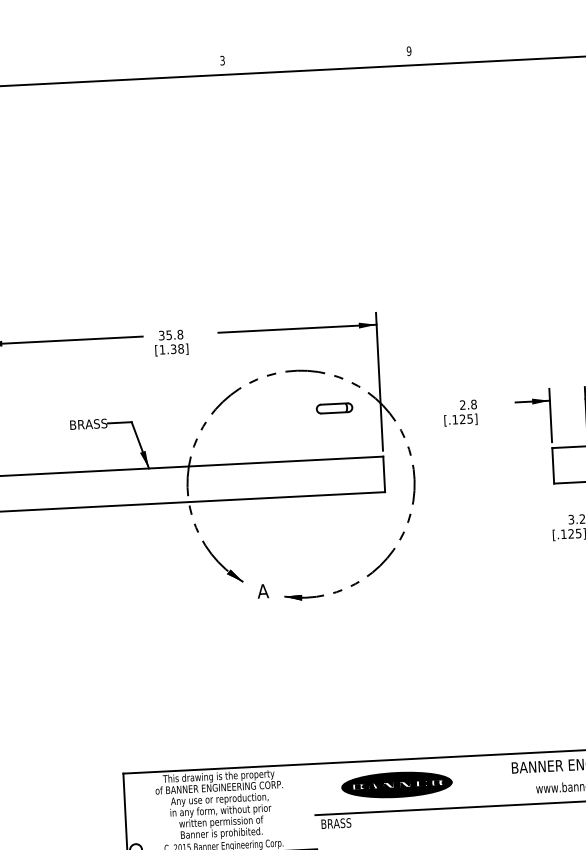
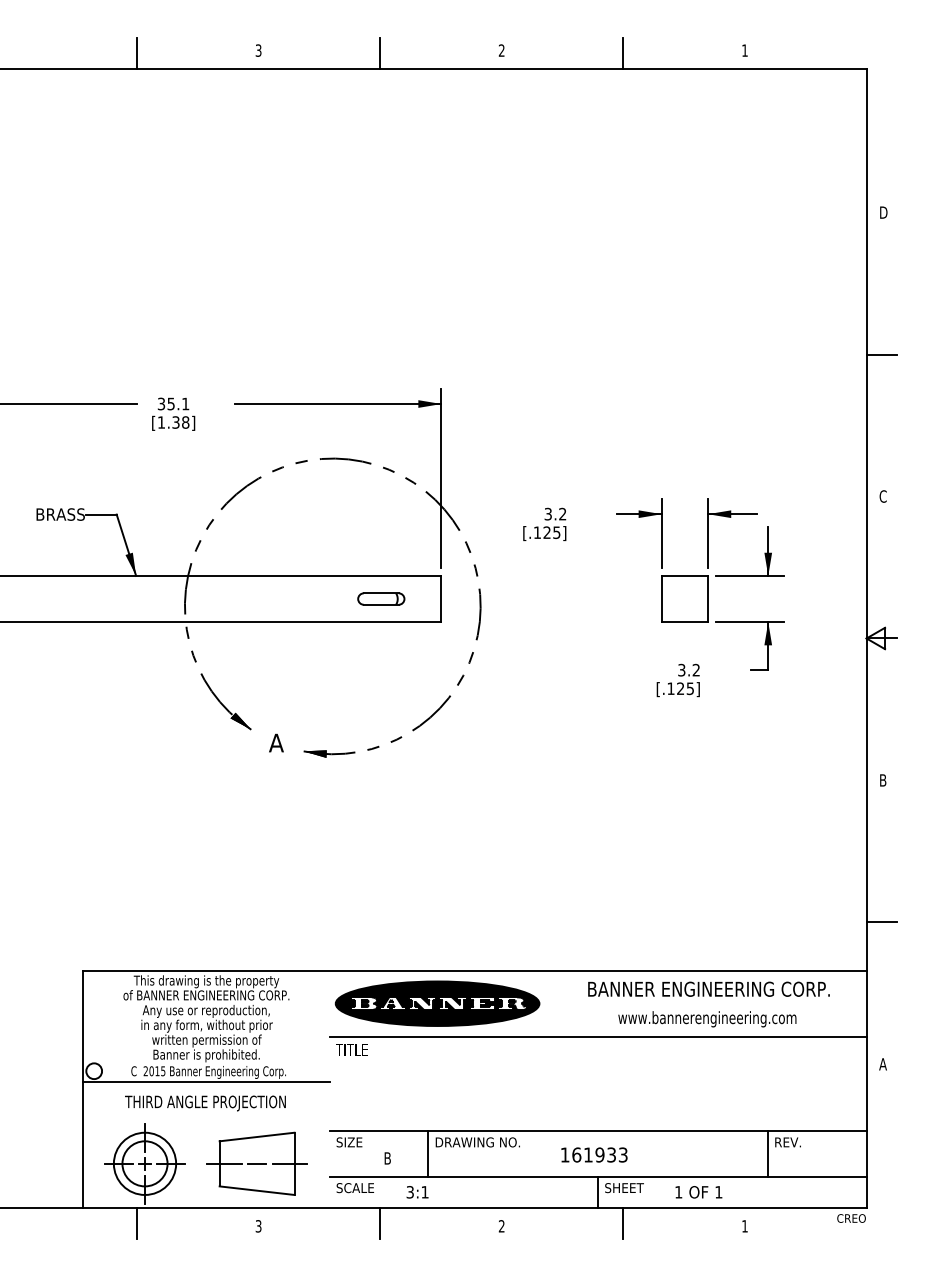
line: (502, 48) -> (623, 53), added
text: (408, 51) -> (501, 50), 9 -> 2
line: (316, 58) -> (380, 53), added
line: (129, 67) -> (137, 53), added
text: (180, 334) -> (185, 403), 35.8 -> 35.1
text: (468, 405) -> (555, 514), 2.8 -> 3.2
part: (334, 408) -> (381, 598), moved
part: (396, 784) -> (437, 1003), size x1.43
text: (335, 823) -> (355, 1049), BRASS -> TITLE

